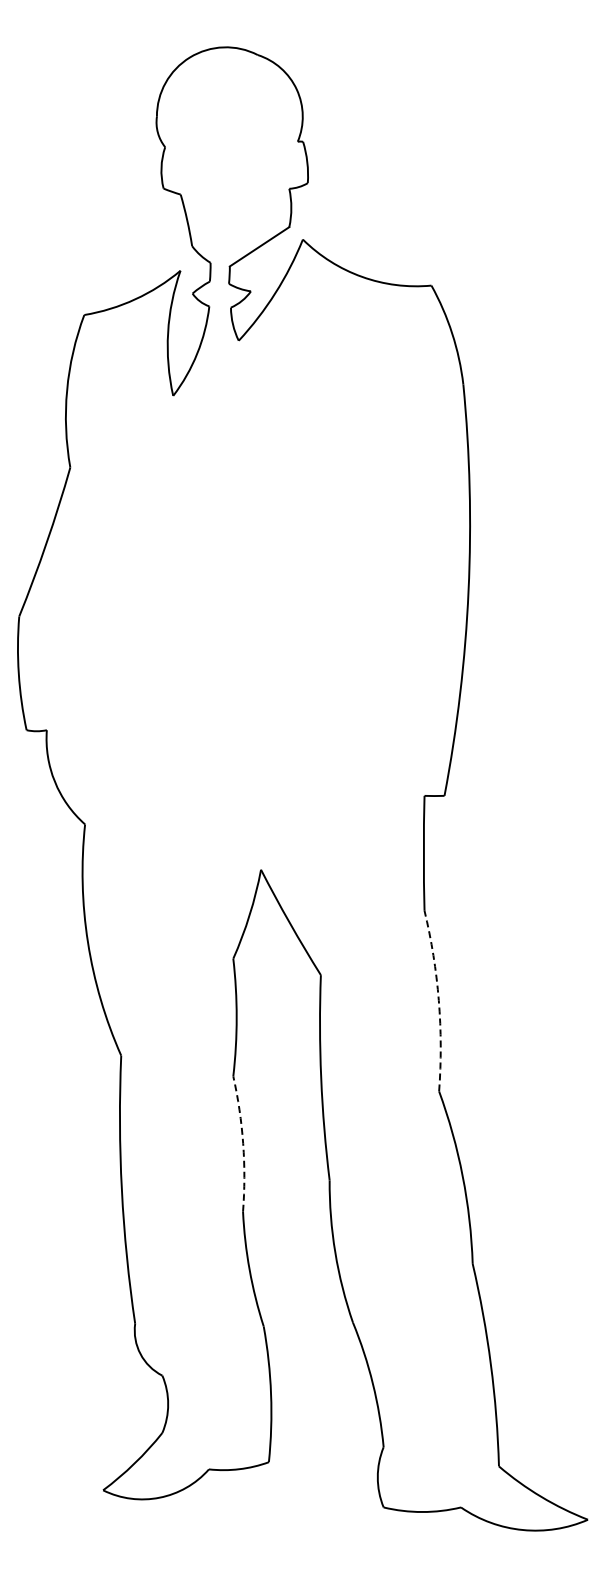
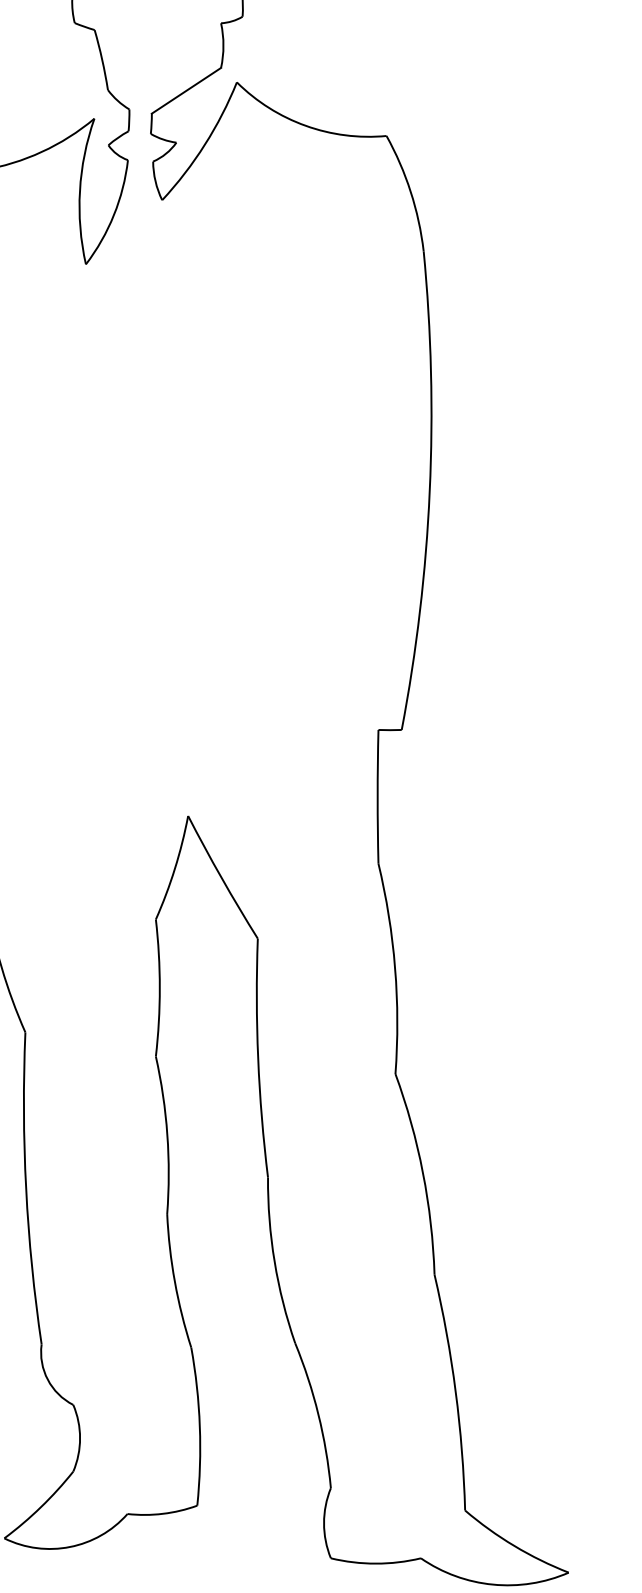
arc: (438, 1000) -> (394, 968), dashed -> solid
arc: (243, 1143) -> (167, 1134), dashed -> solid

